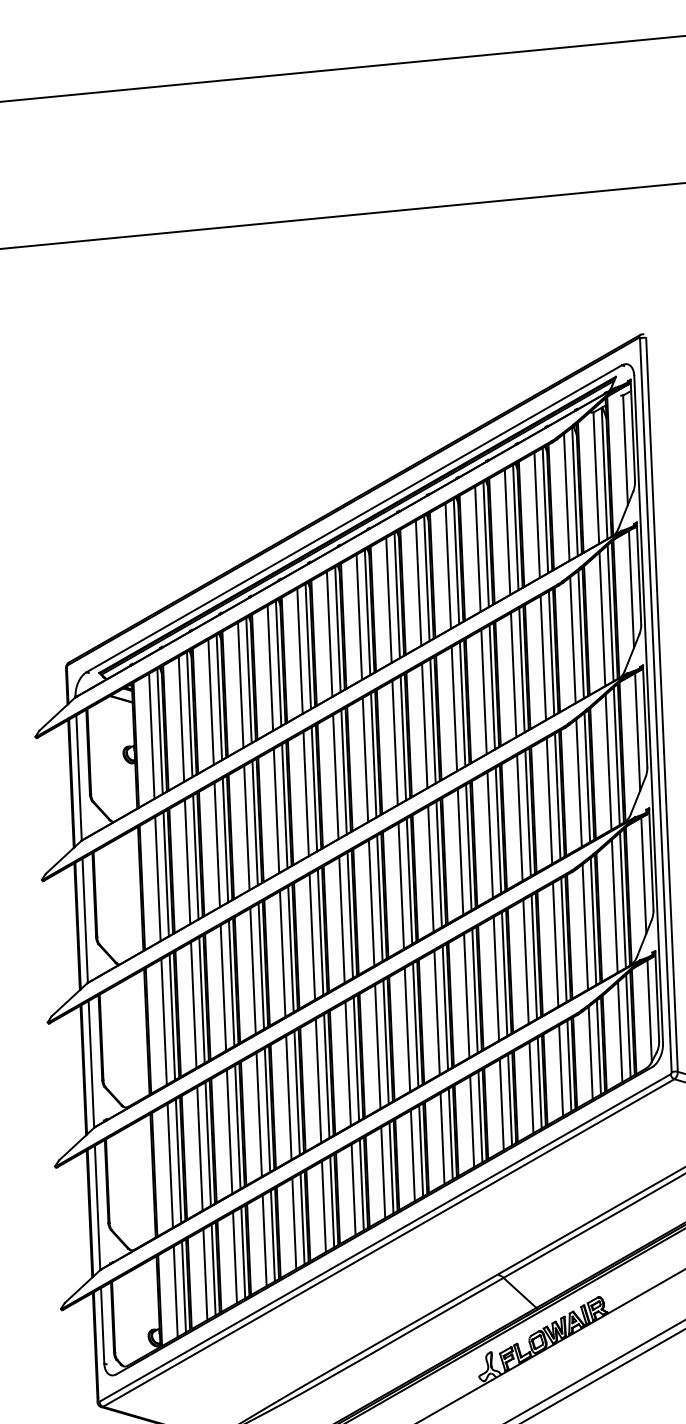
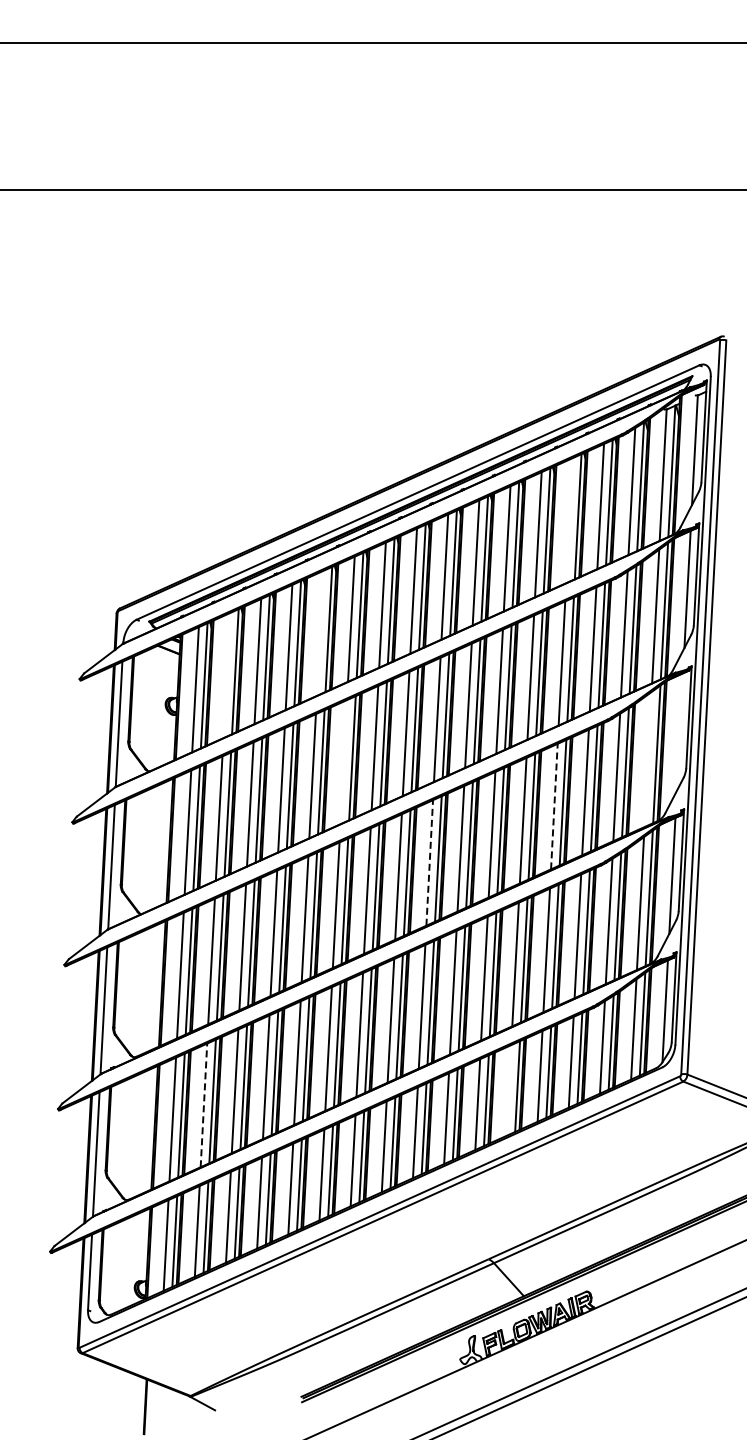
line: (507, 532) -> (569, 520), removed
line: (269, 668) -> (319, 633), removed
line: (181, 719) -> (226, 675), removed
line: (637, 731) -> (679, 731), removed
line: (607, 762) -> (647, 759), removed
line: (305, 794) -> (343, 762), removed
line: (519, 817) -> (554, 806), solid -> dashed
line: (401, 885) -> (429, 862), solid -> dashed
line: (501, 1104) -> (508, 1090), removed
line: (199, 1148) -> (203, 1105), solid -> dashed

